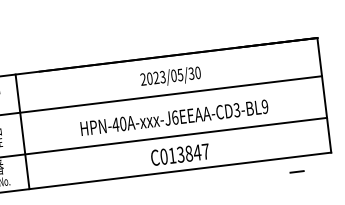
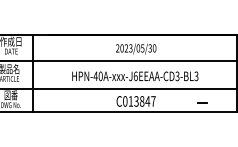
text: (265, 107) -> (196, 76), HPN-40A-xxx-J6EEAA-CD3-BL9 -> HPN-40A-xxx-J6EEAA-CD3-BL3
line: (296, 170) -> (202, 102), moved

